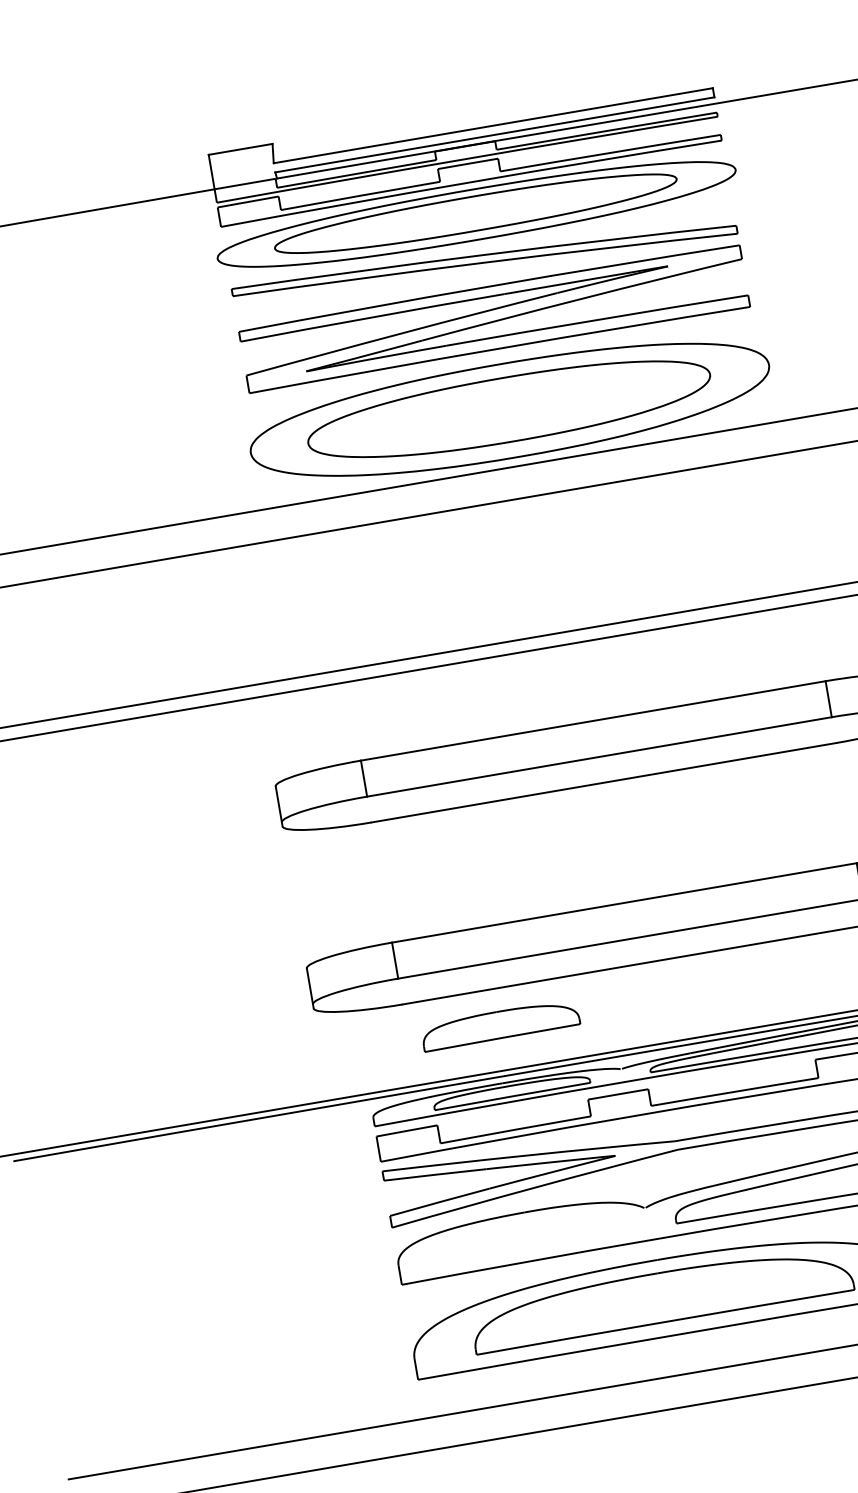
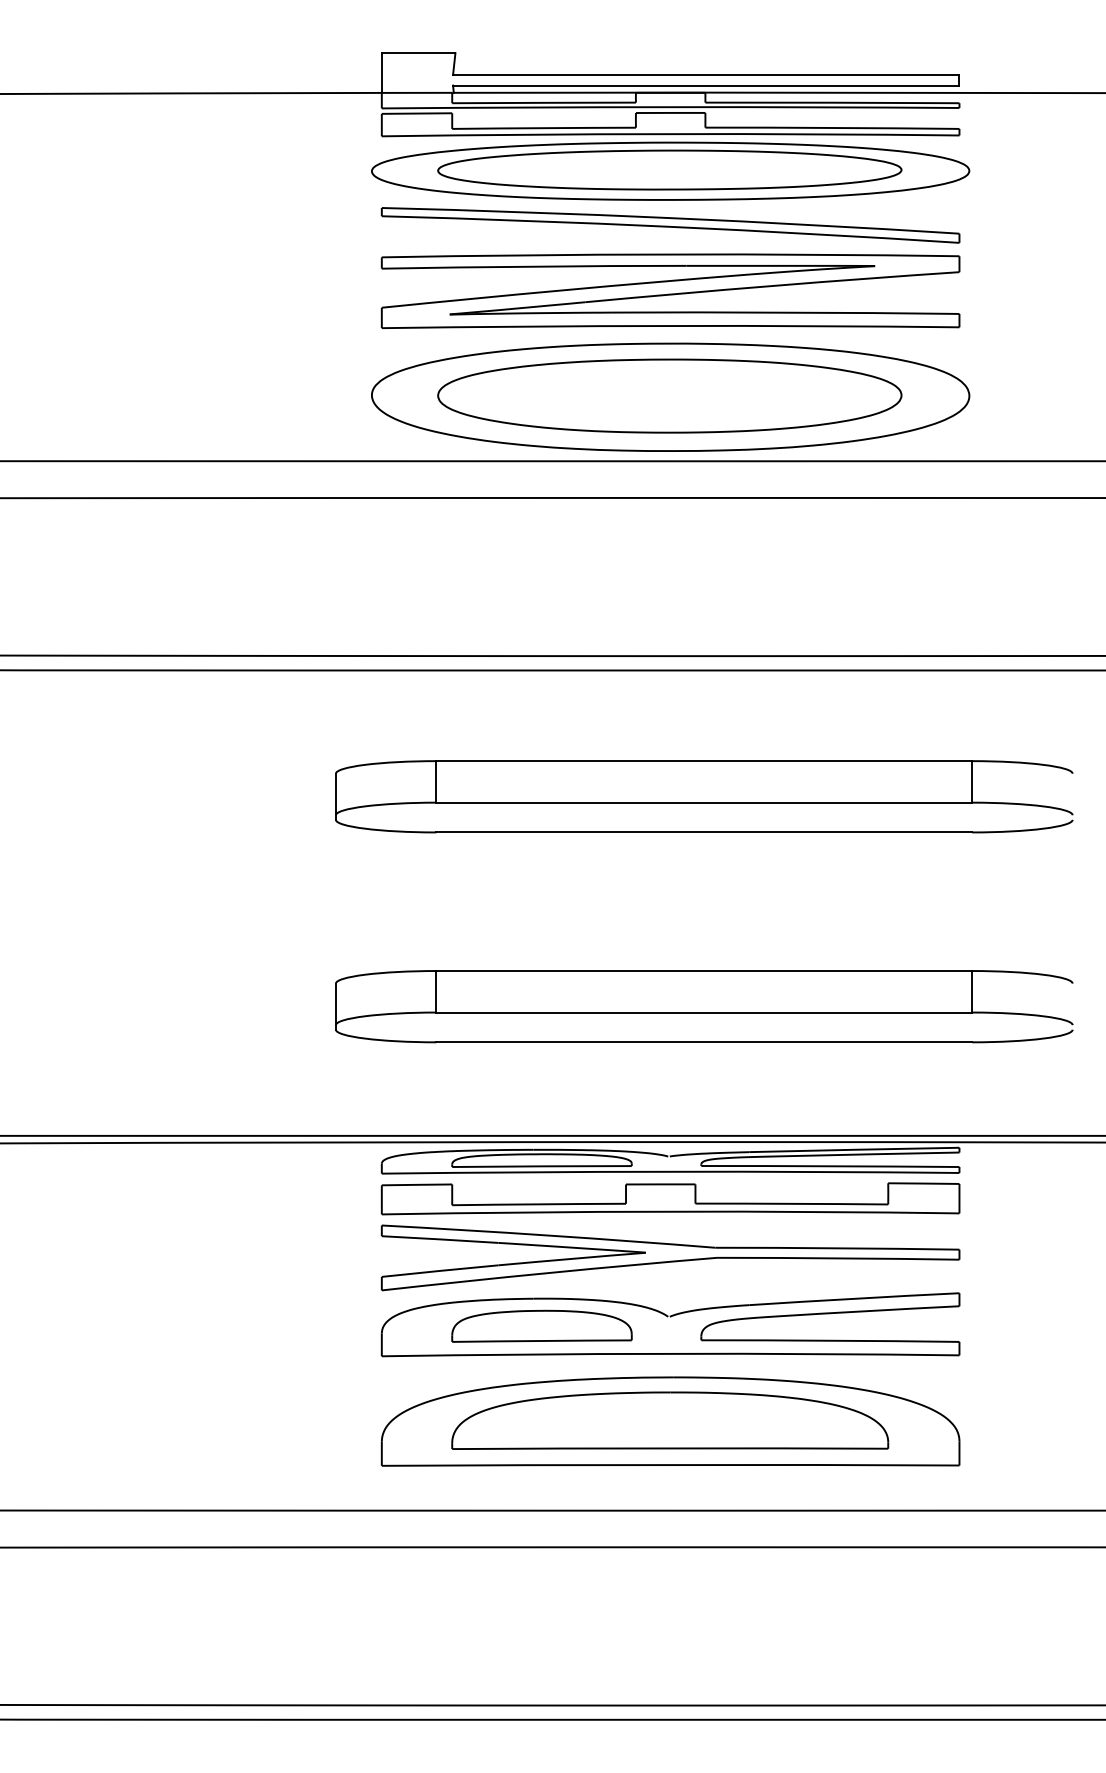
part: (499, 1024) -> (541, 1325), moved

